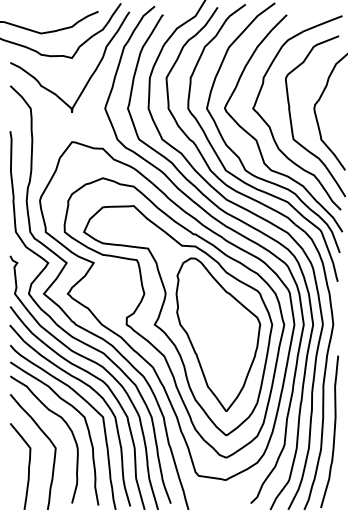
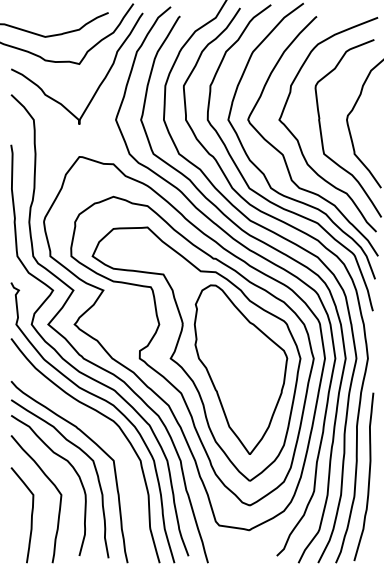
curve: (92, 390) -> (101, 431), removed

